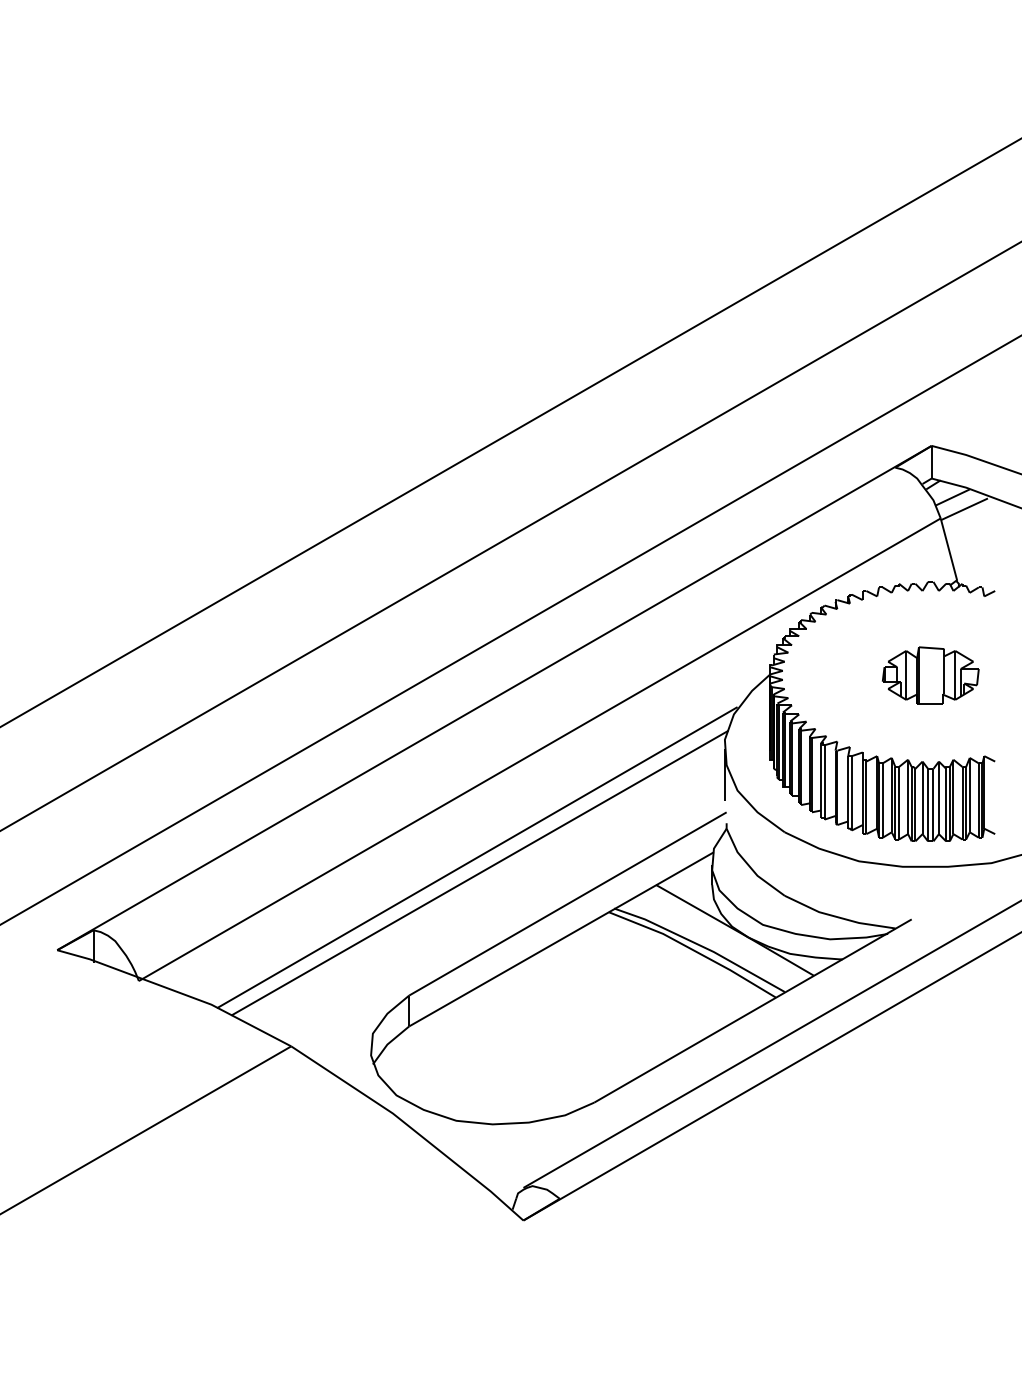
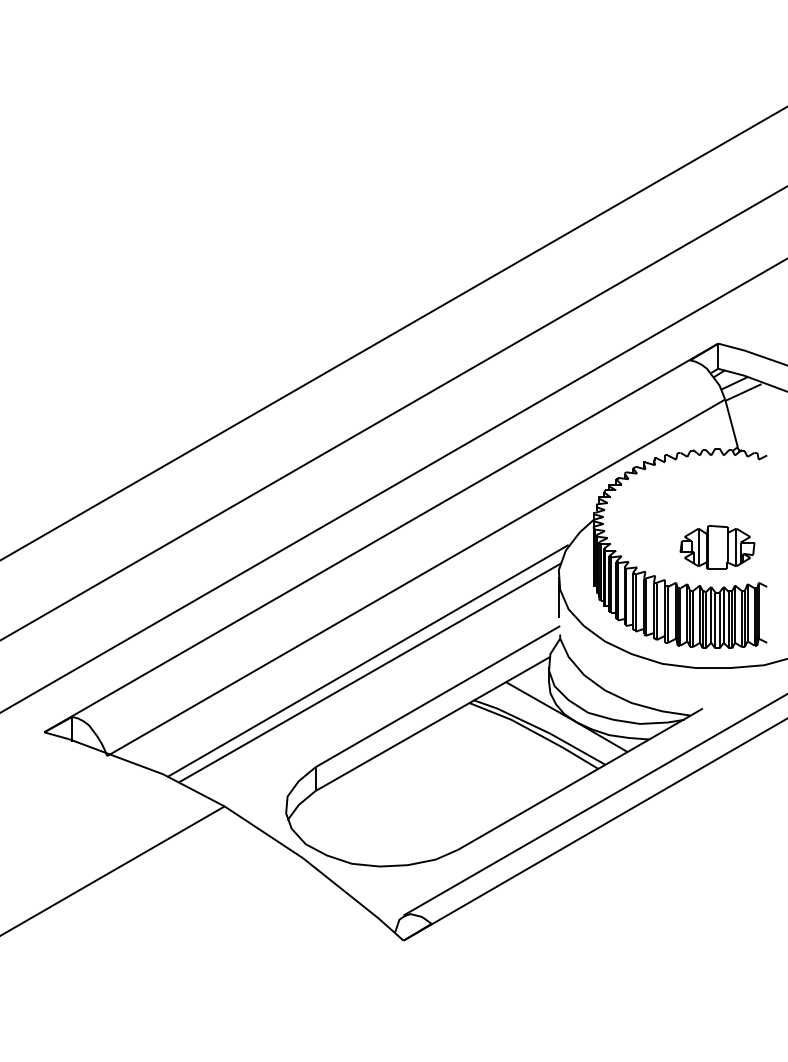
part: (930, 675) -> (717, 547), moved

